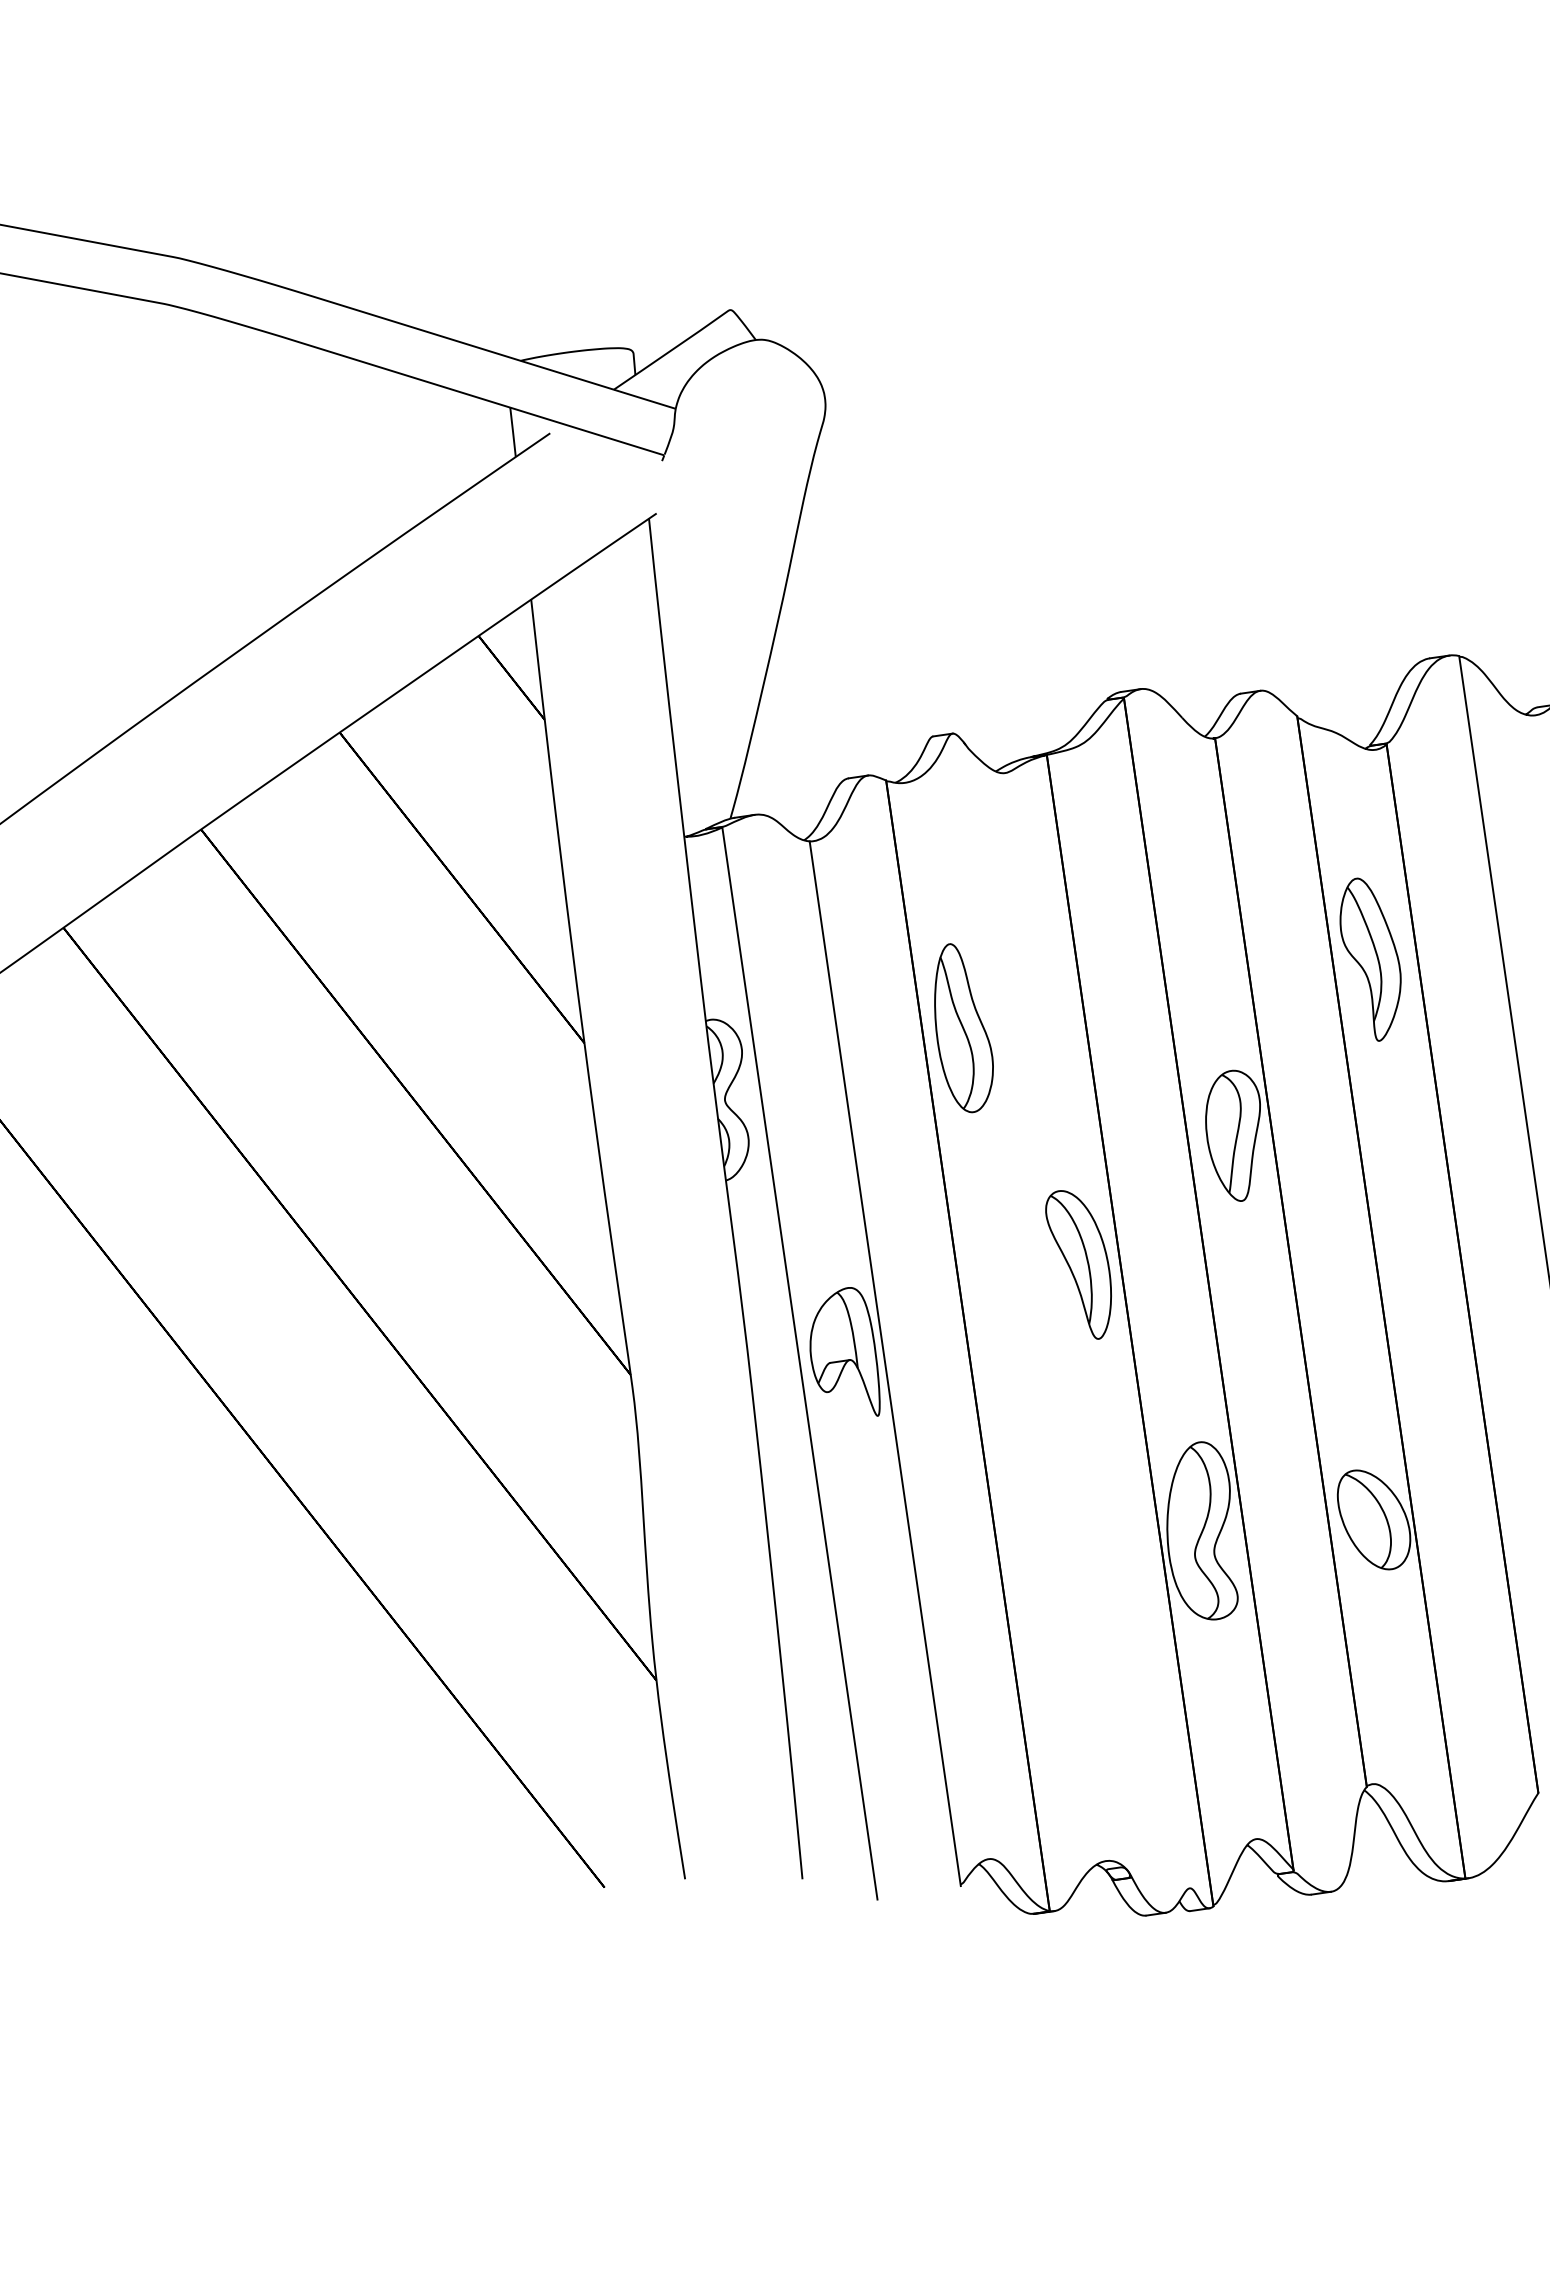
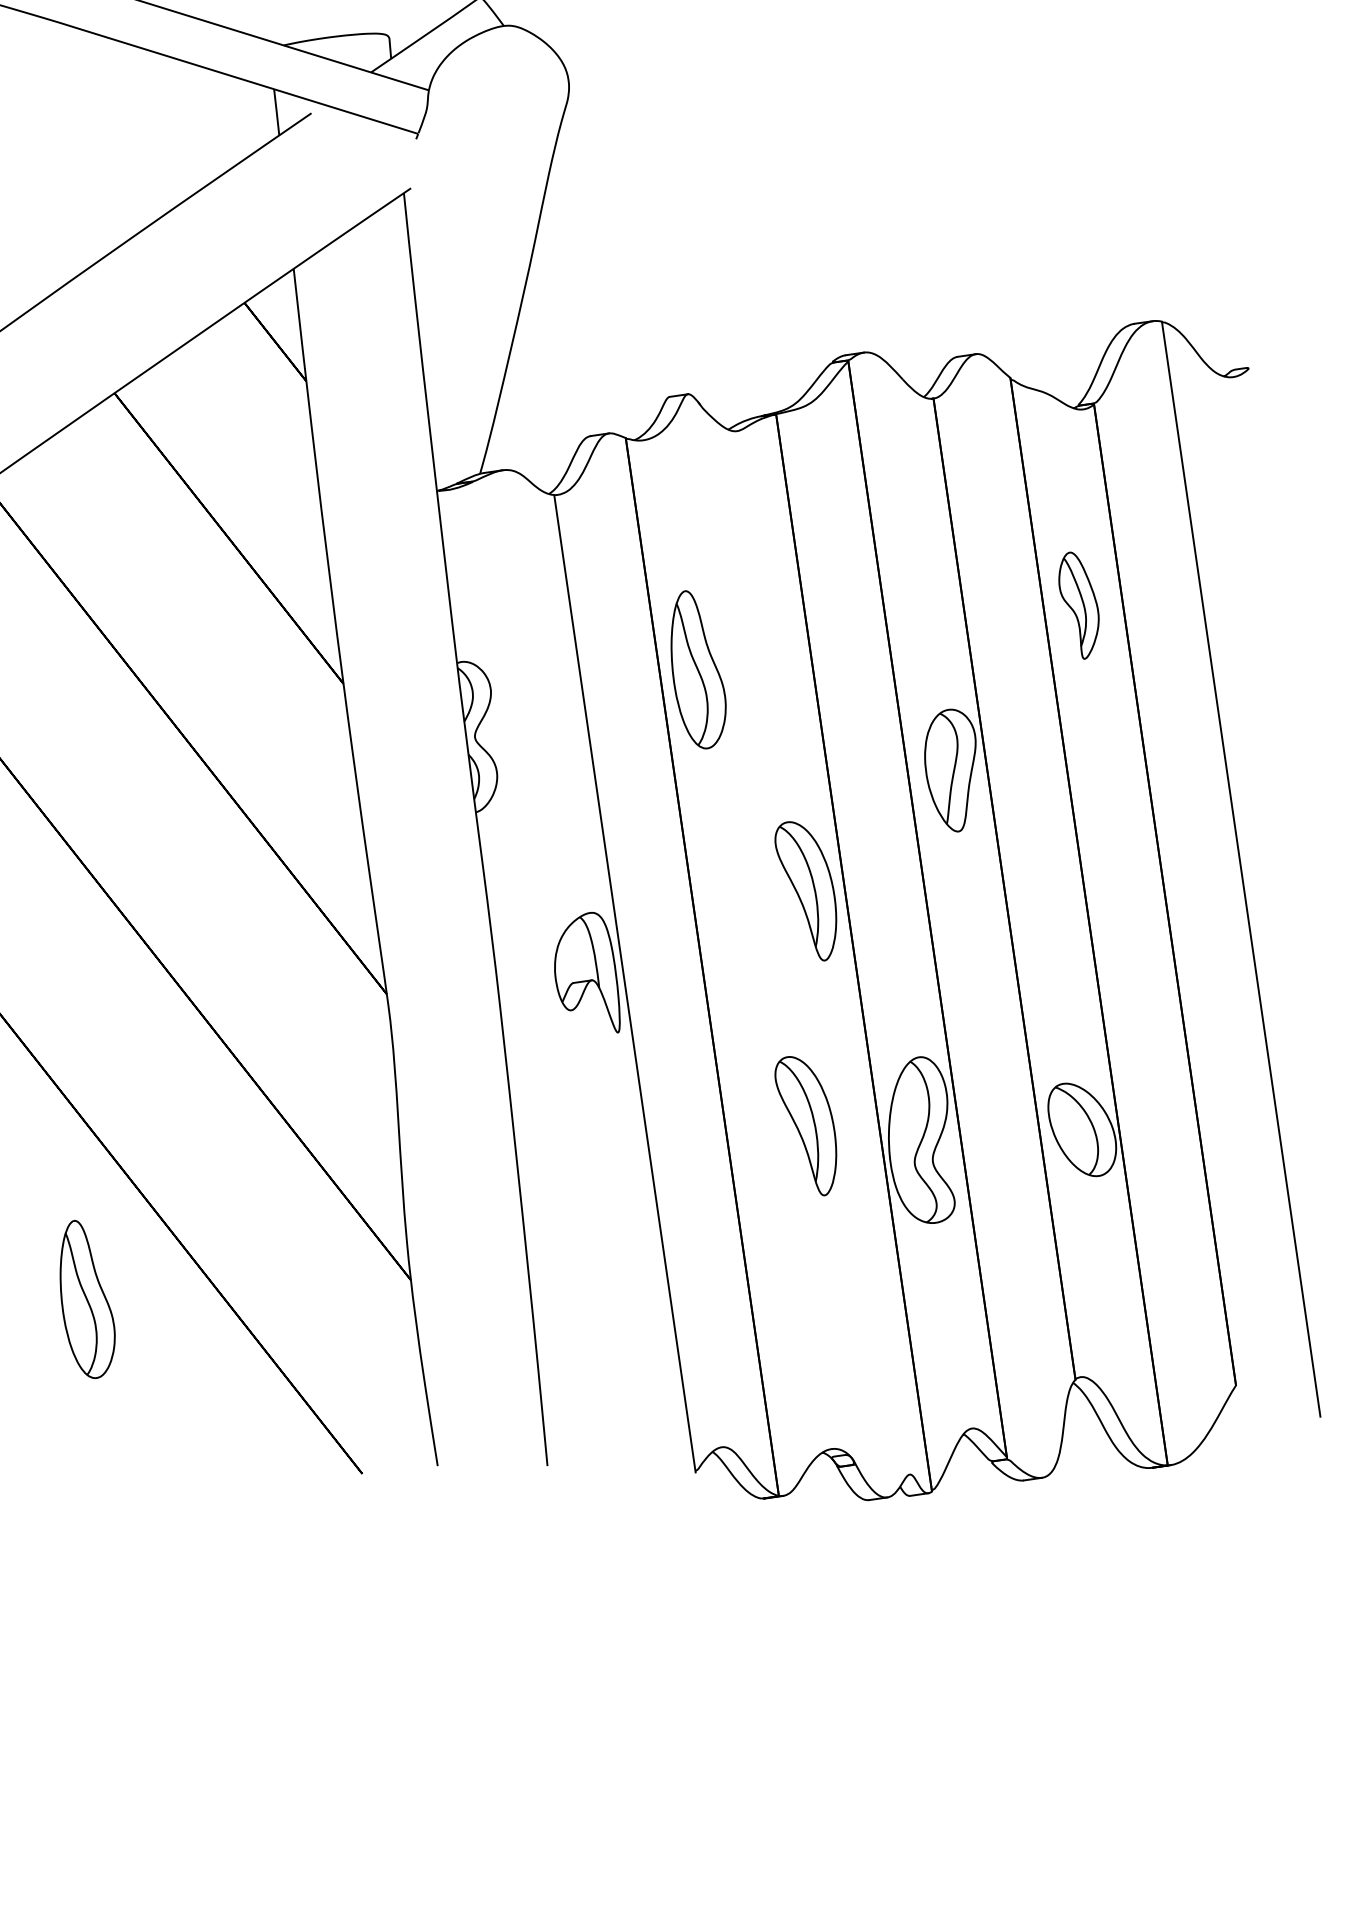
part: (1370, 959) -> (1078, 605), size x0.7
line: (799, 1363) -> (544, 983), removed
part: (1078, 1515) -> (805, 1125), added
part: (310, 1701) -> (87, 1299), added

